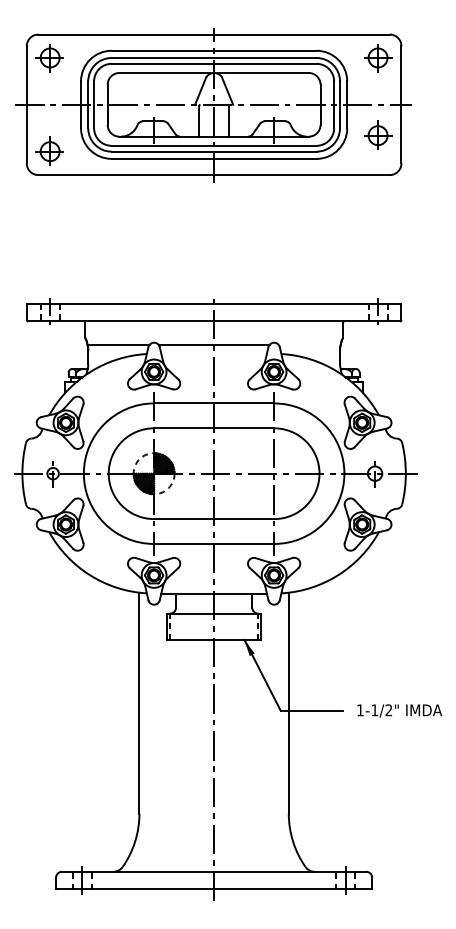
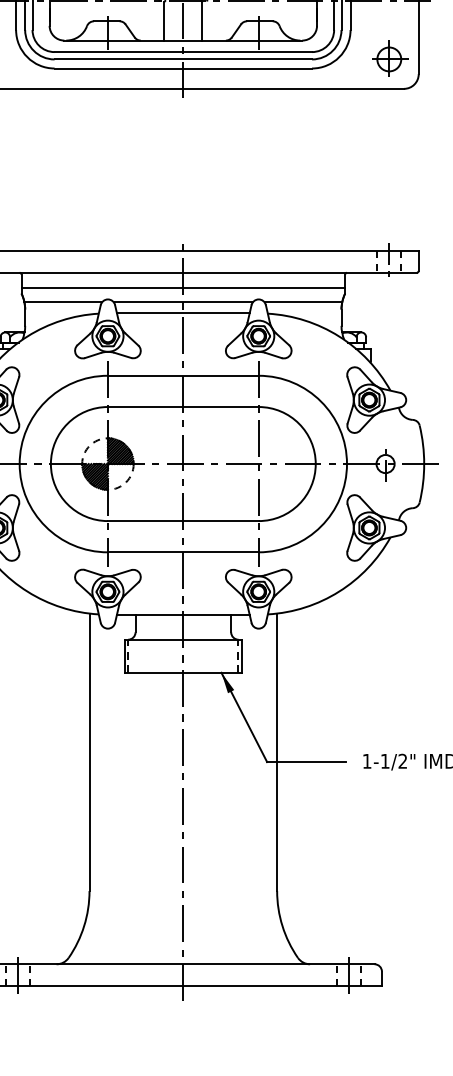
part: (378, 134) -> (389, 57), moved
line: (213, 333) -> (182, 287), added
line: (309, 344) -> (303, 301), added
line: (213, 353) -> (182, 313), added

